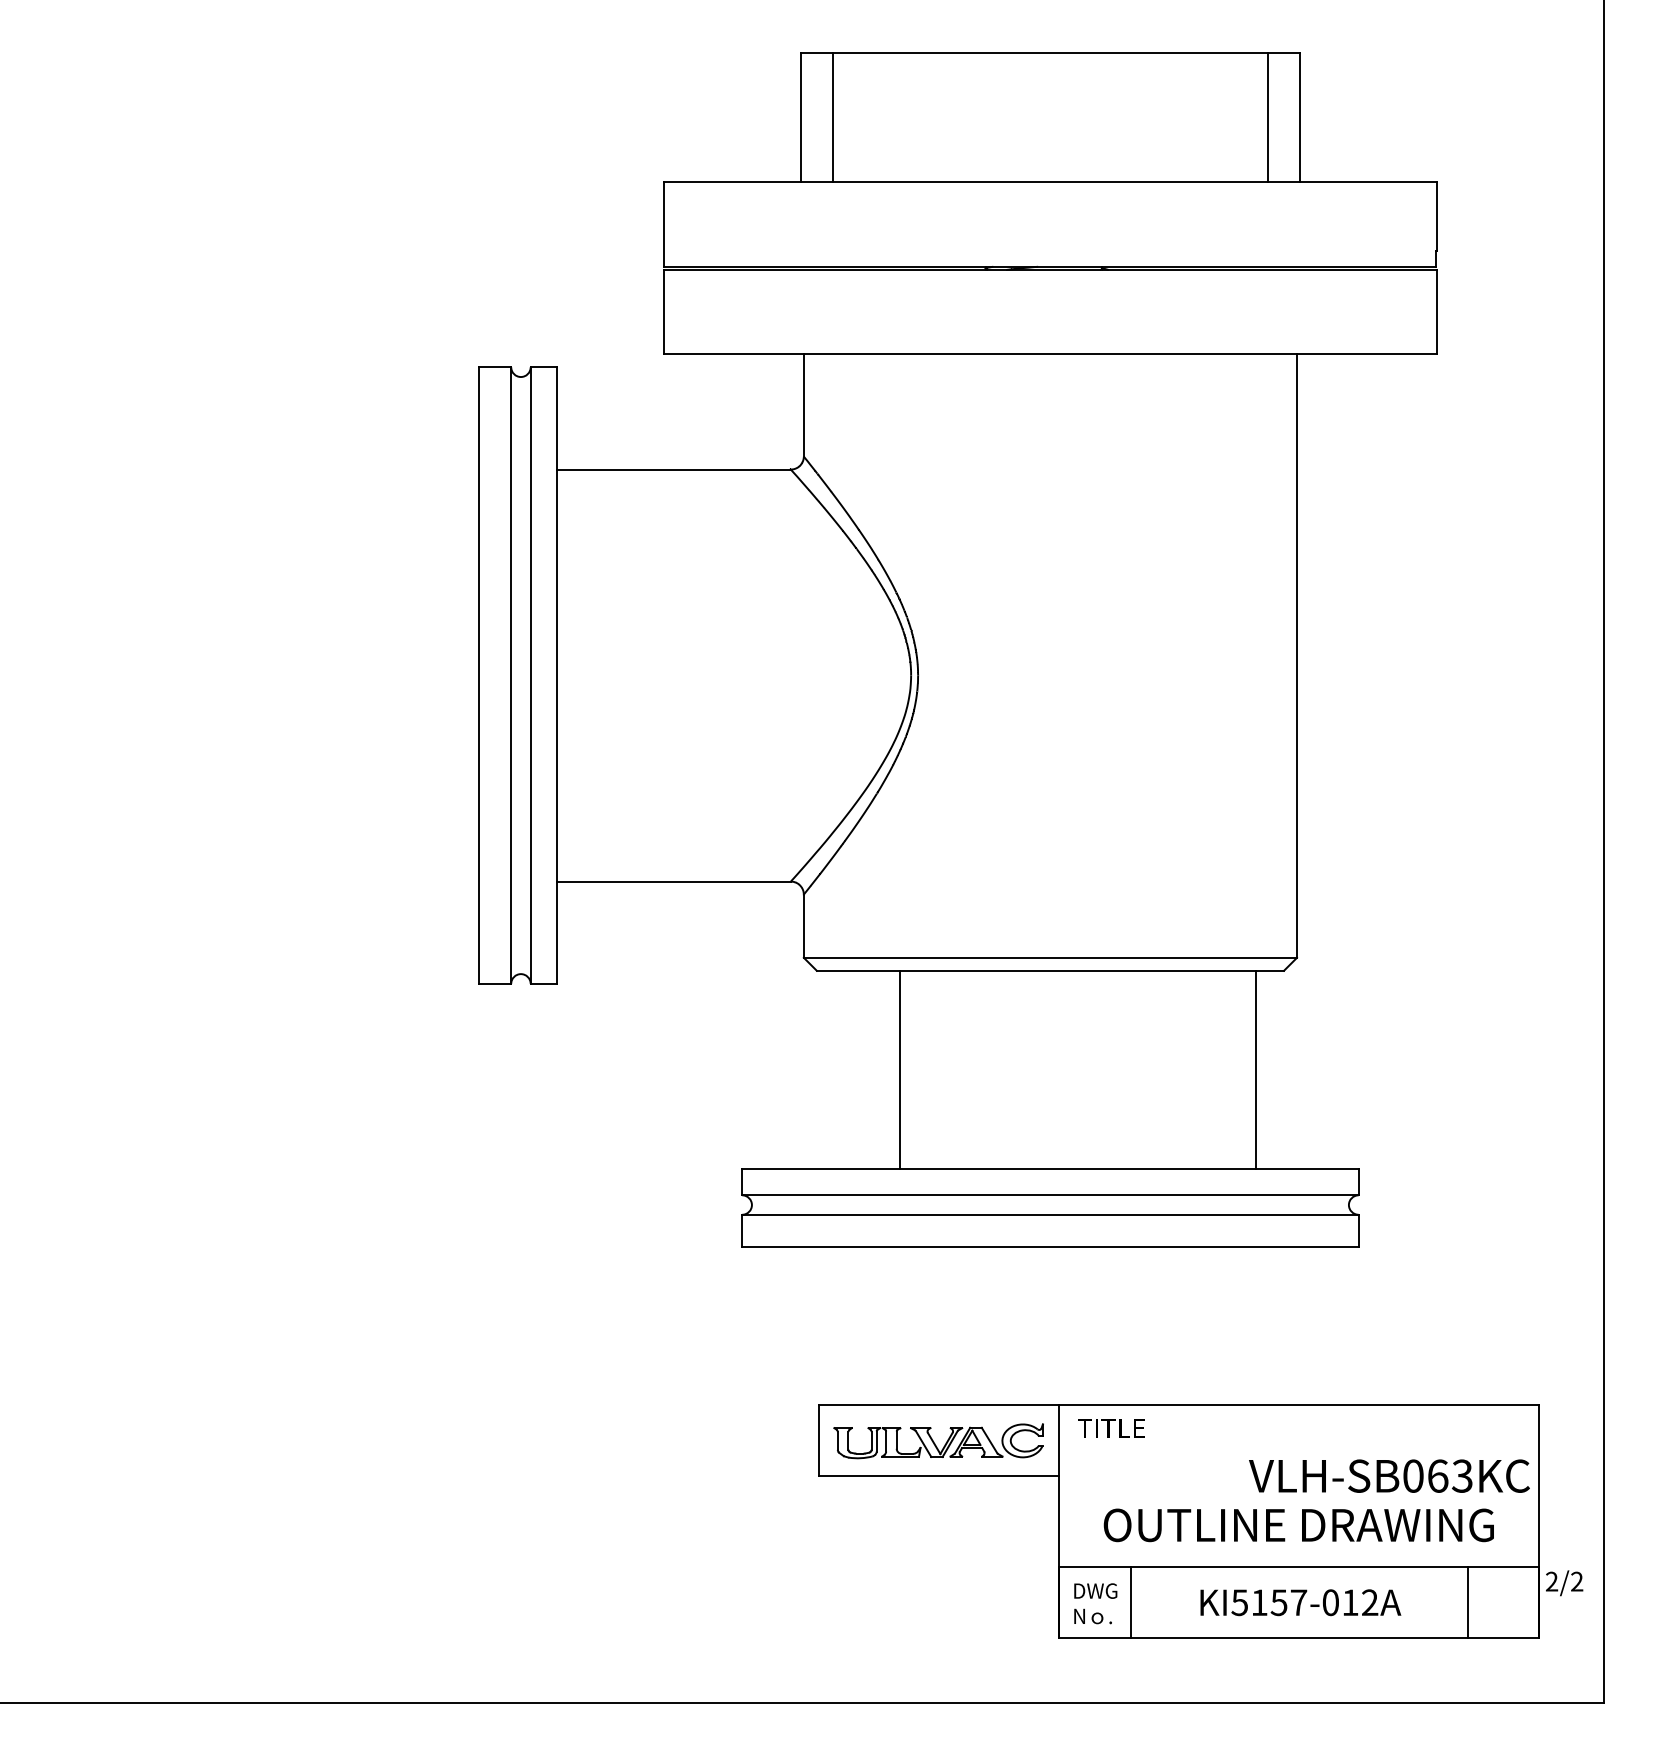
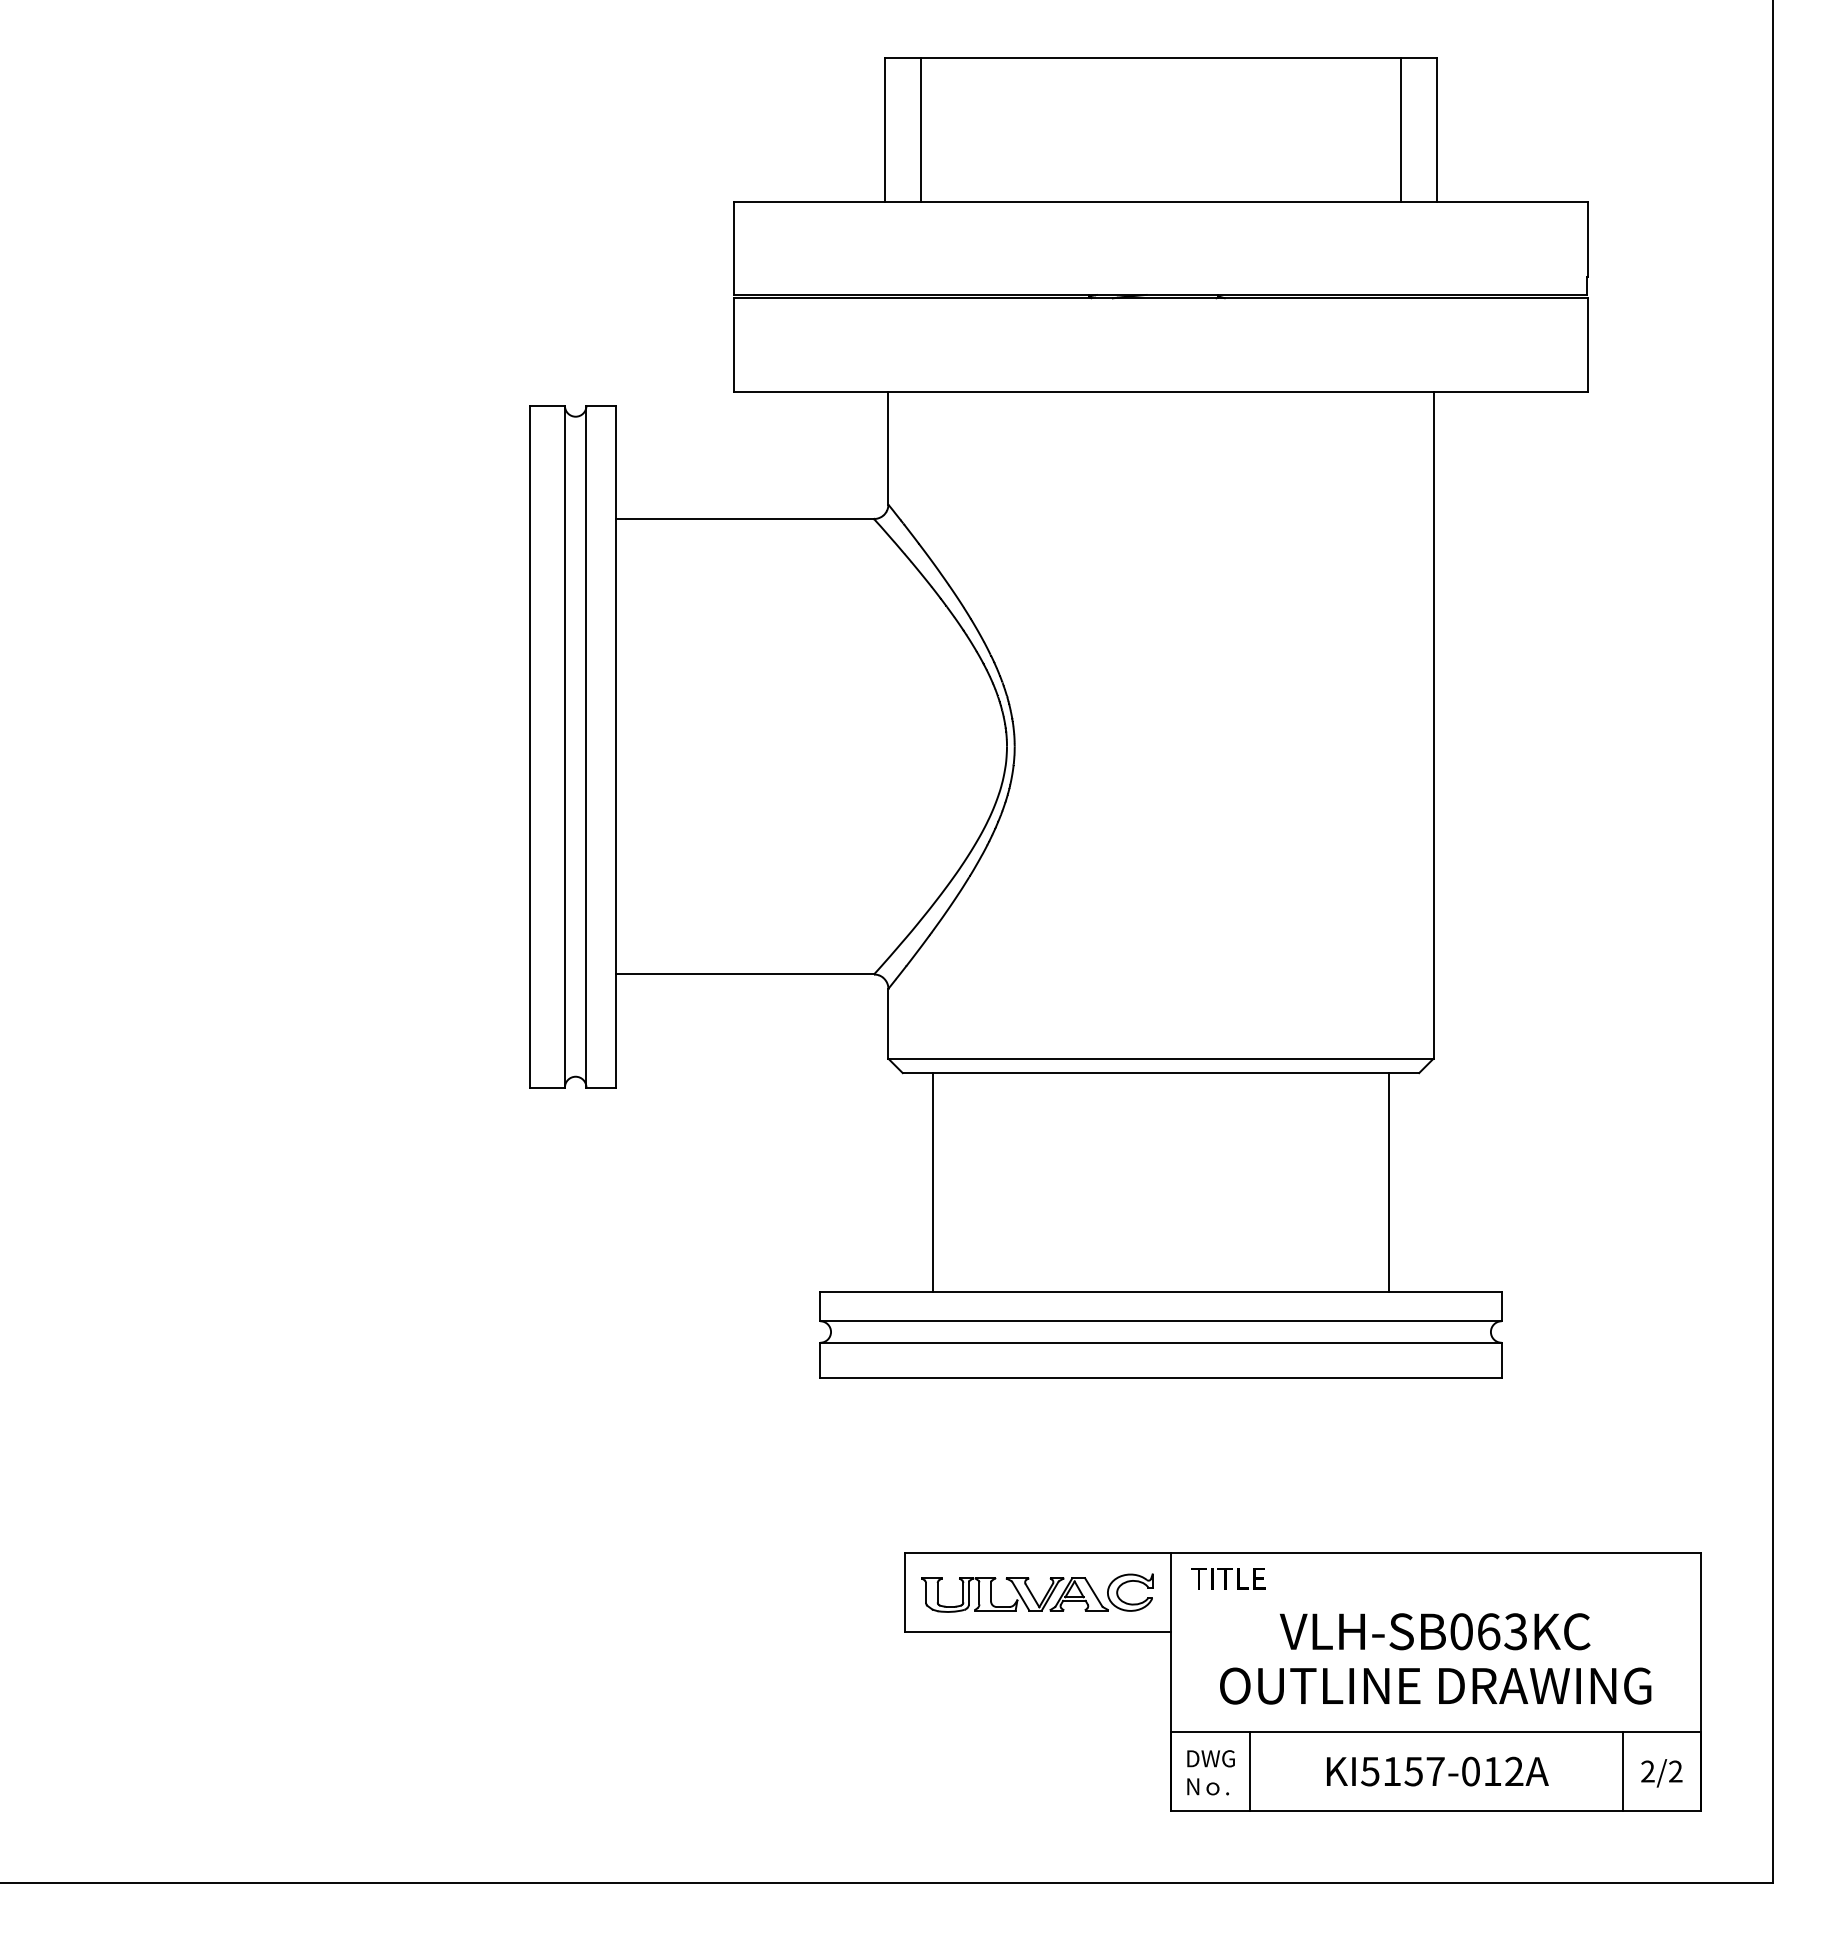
line: (900, 1069) -> (933, 1182), moved
text: (1389, 1475) -> (1435, 1630), moved
text: (1564, 1583) -> (1661, 1773), moved

